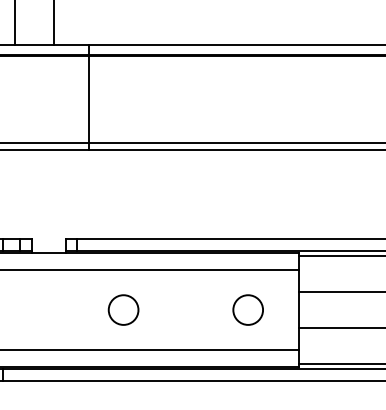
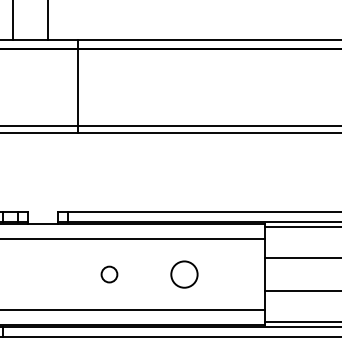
circle: (123, 309) -> (109, 274), size x0.6
circle: (247, 309) -> (183, 274), moved

